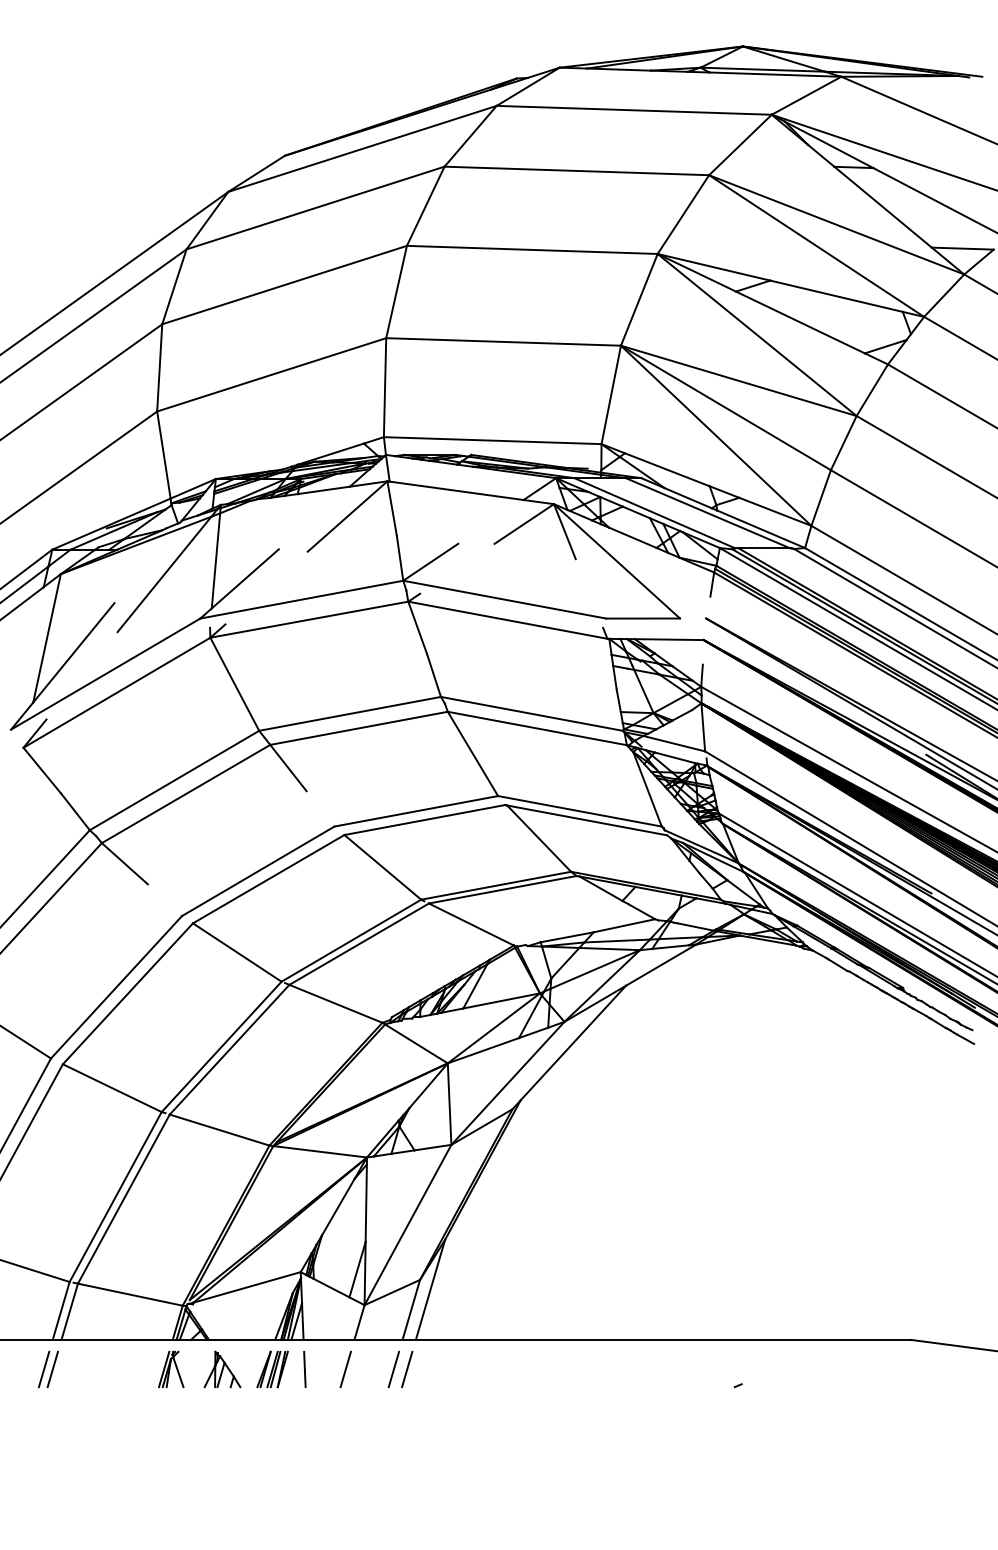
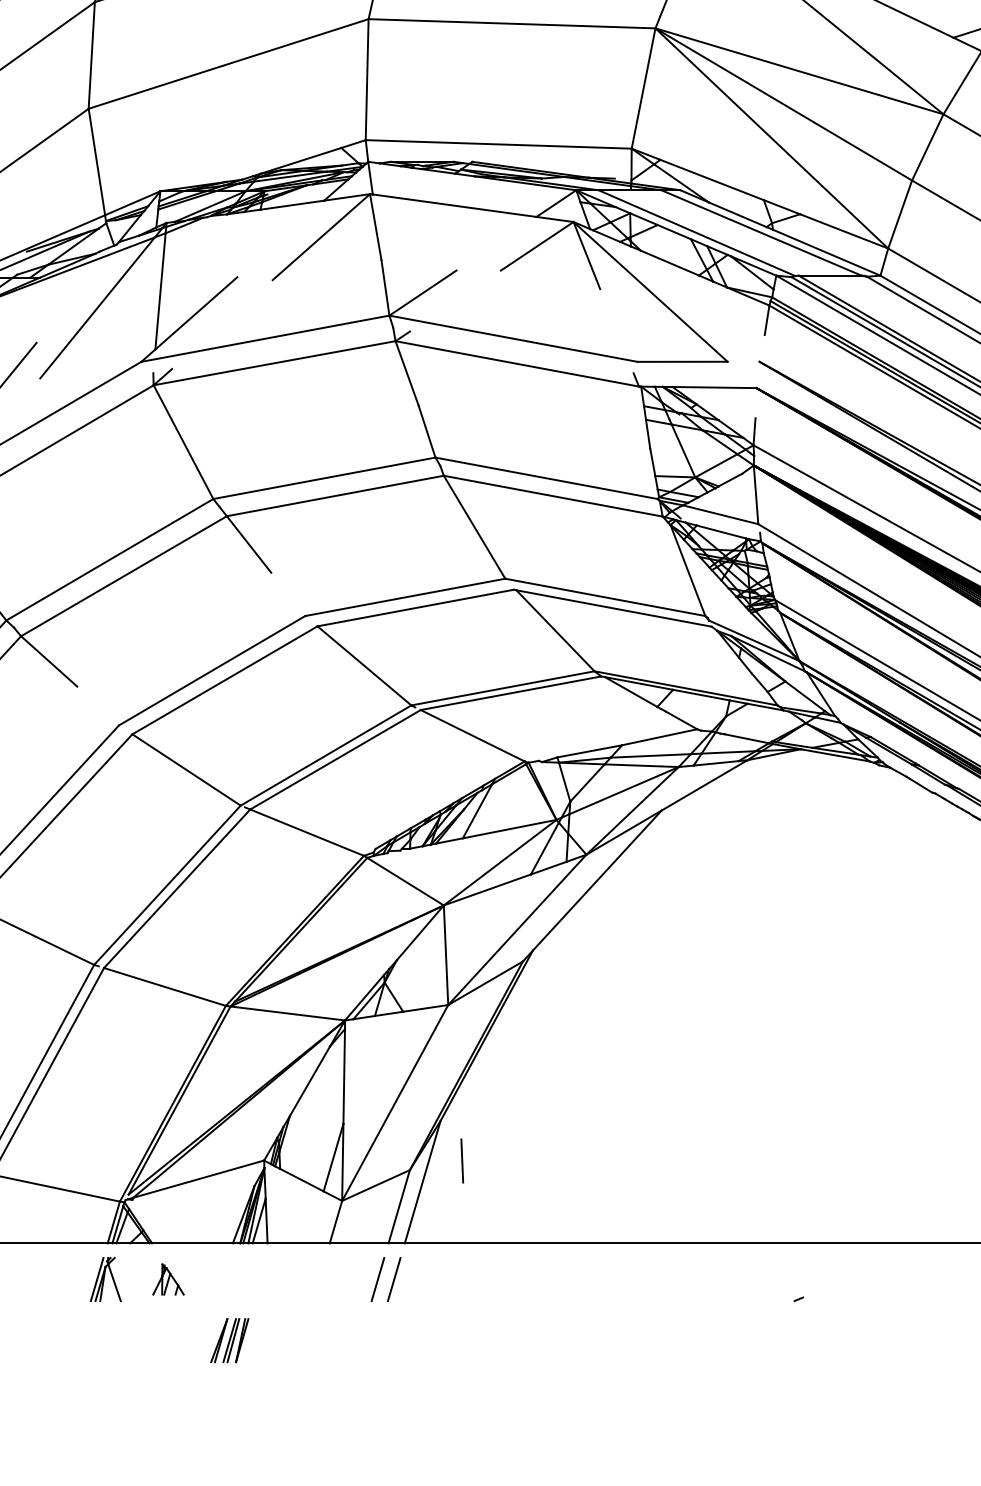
part: (222, 1369) -> (168, 1279), size x0.7
part: (272, 1369) -> (229, 1340), moved
line: (304, 1369) -> (461, 1161), moved
line: (345, 1369) -> (318, 1279), removed

